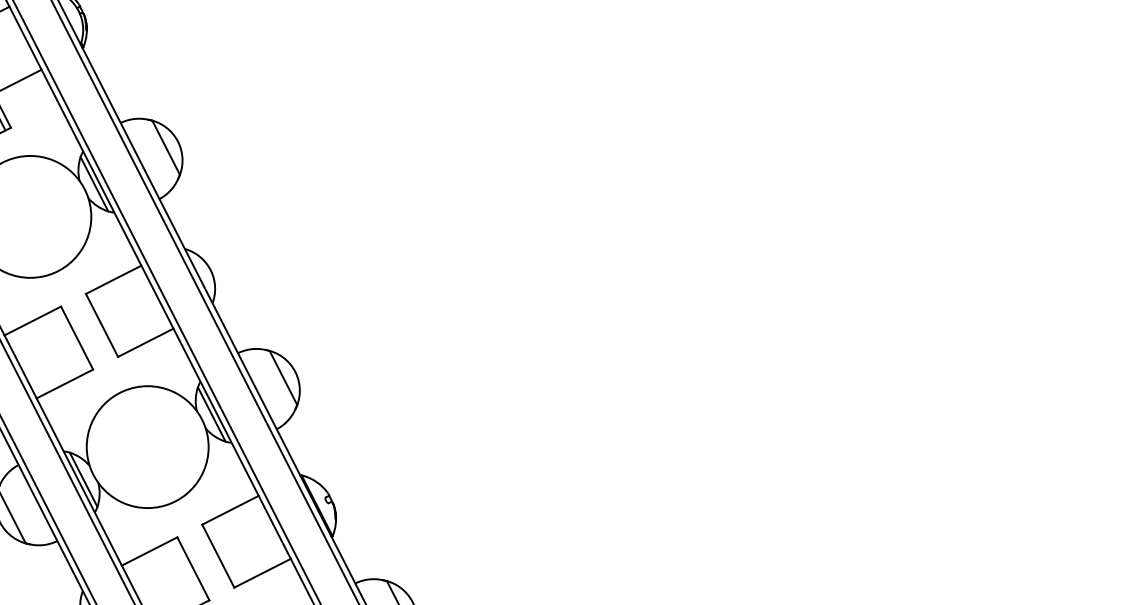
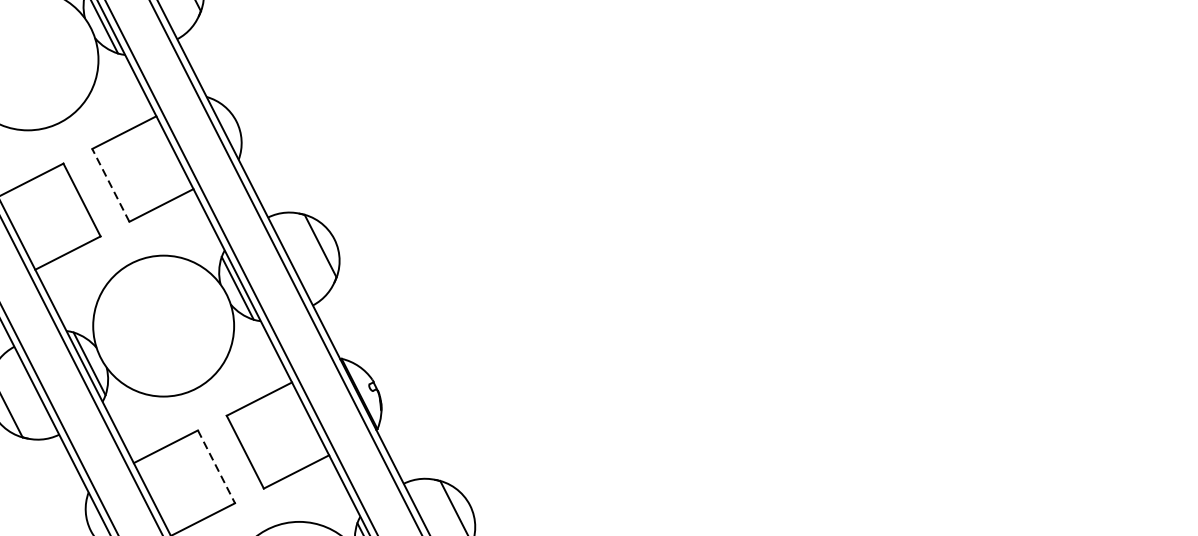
line: (101, 324) -> (110, 184), solid -> dashed
line: (193, 569) -> (216, 467), solid -> dashed

